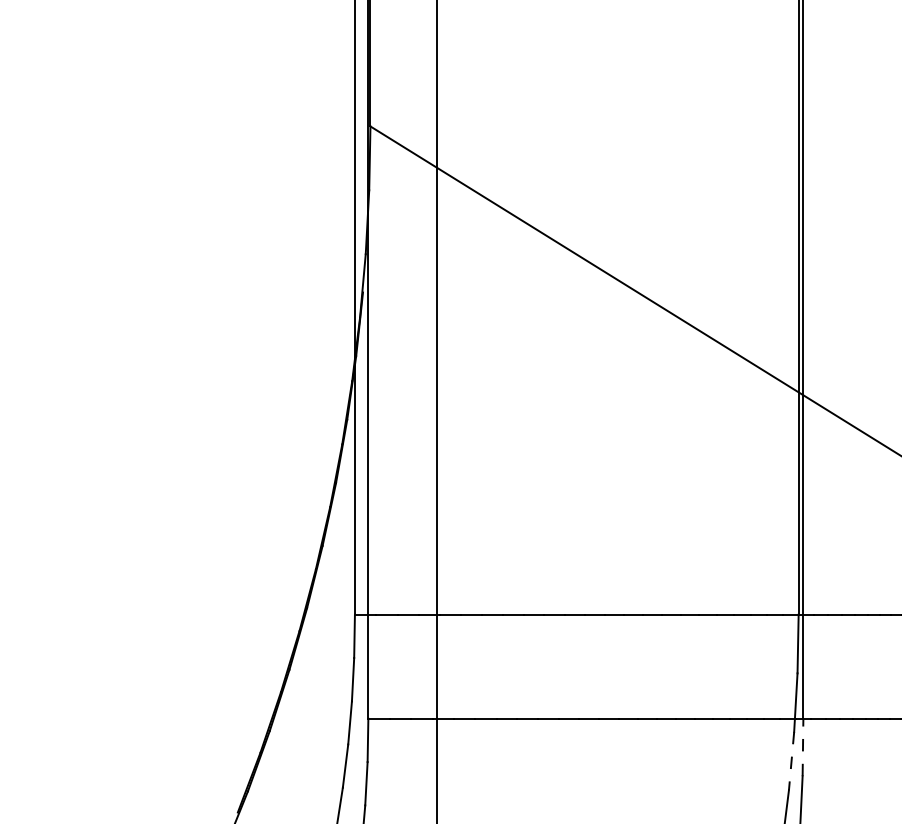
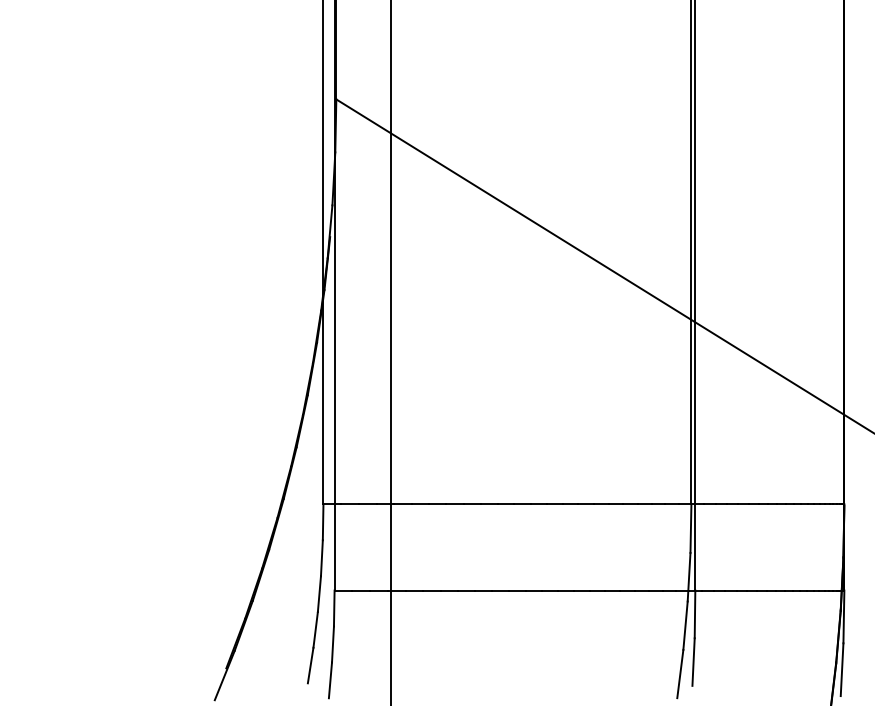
line: (803, 747) -> (695, 614), dashed -> solid
line: (791, 762) -> (685, 626), dashed -> solid

